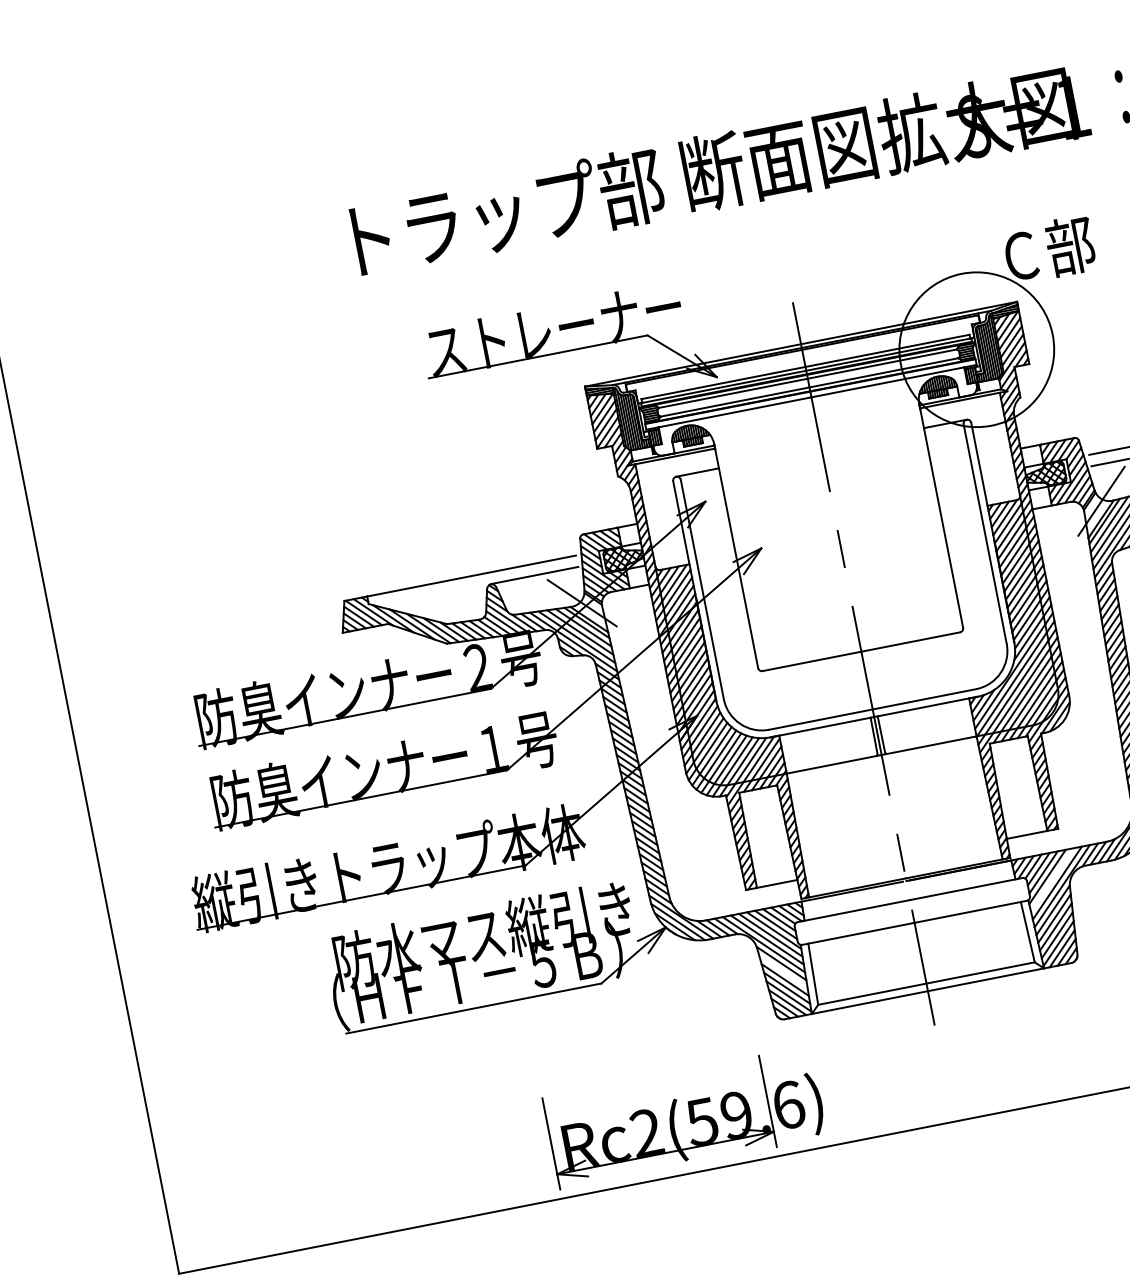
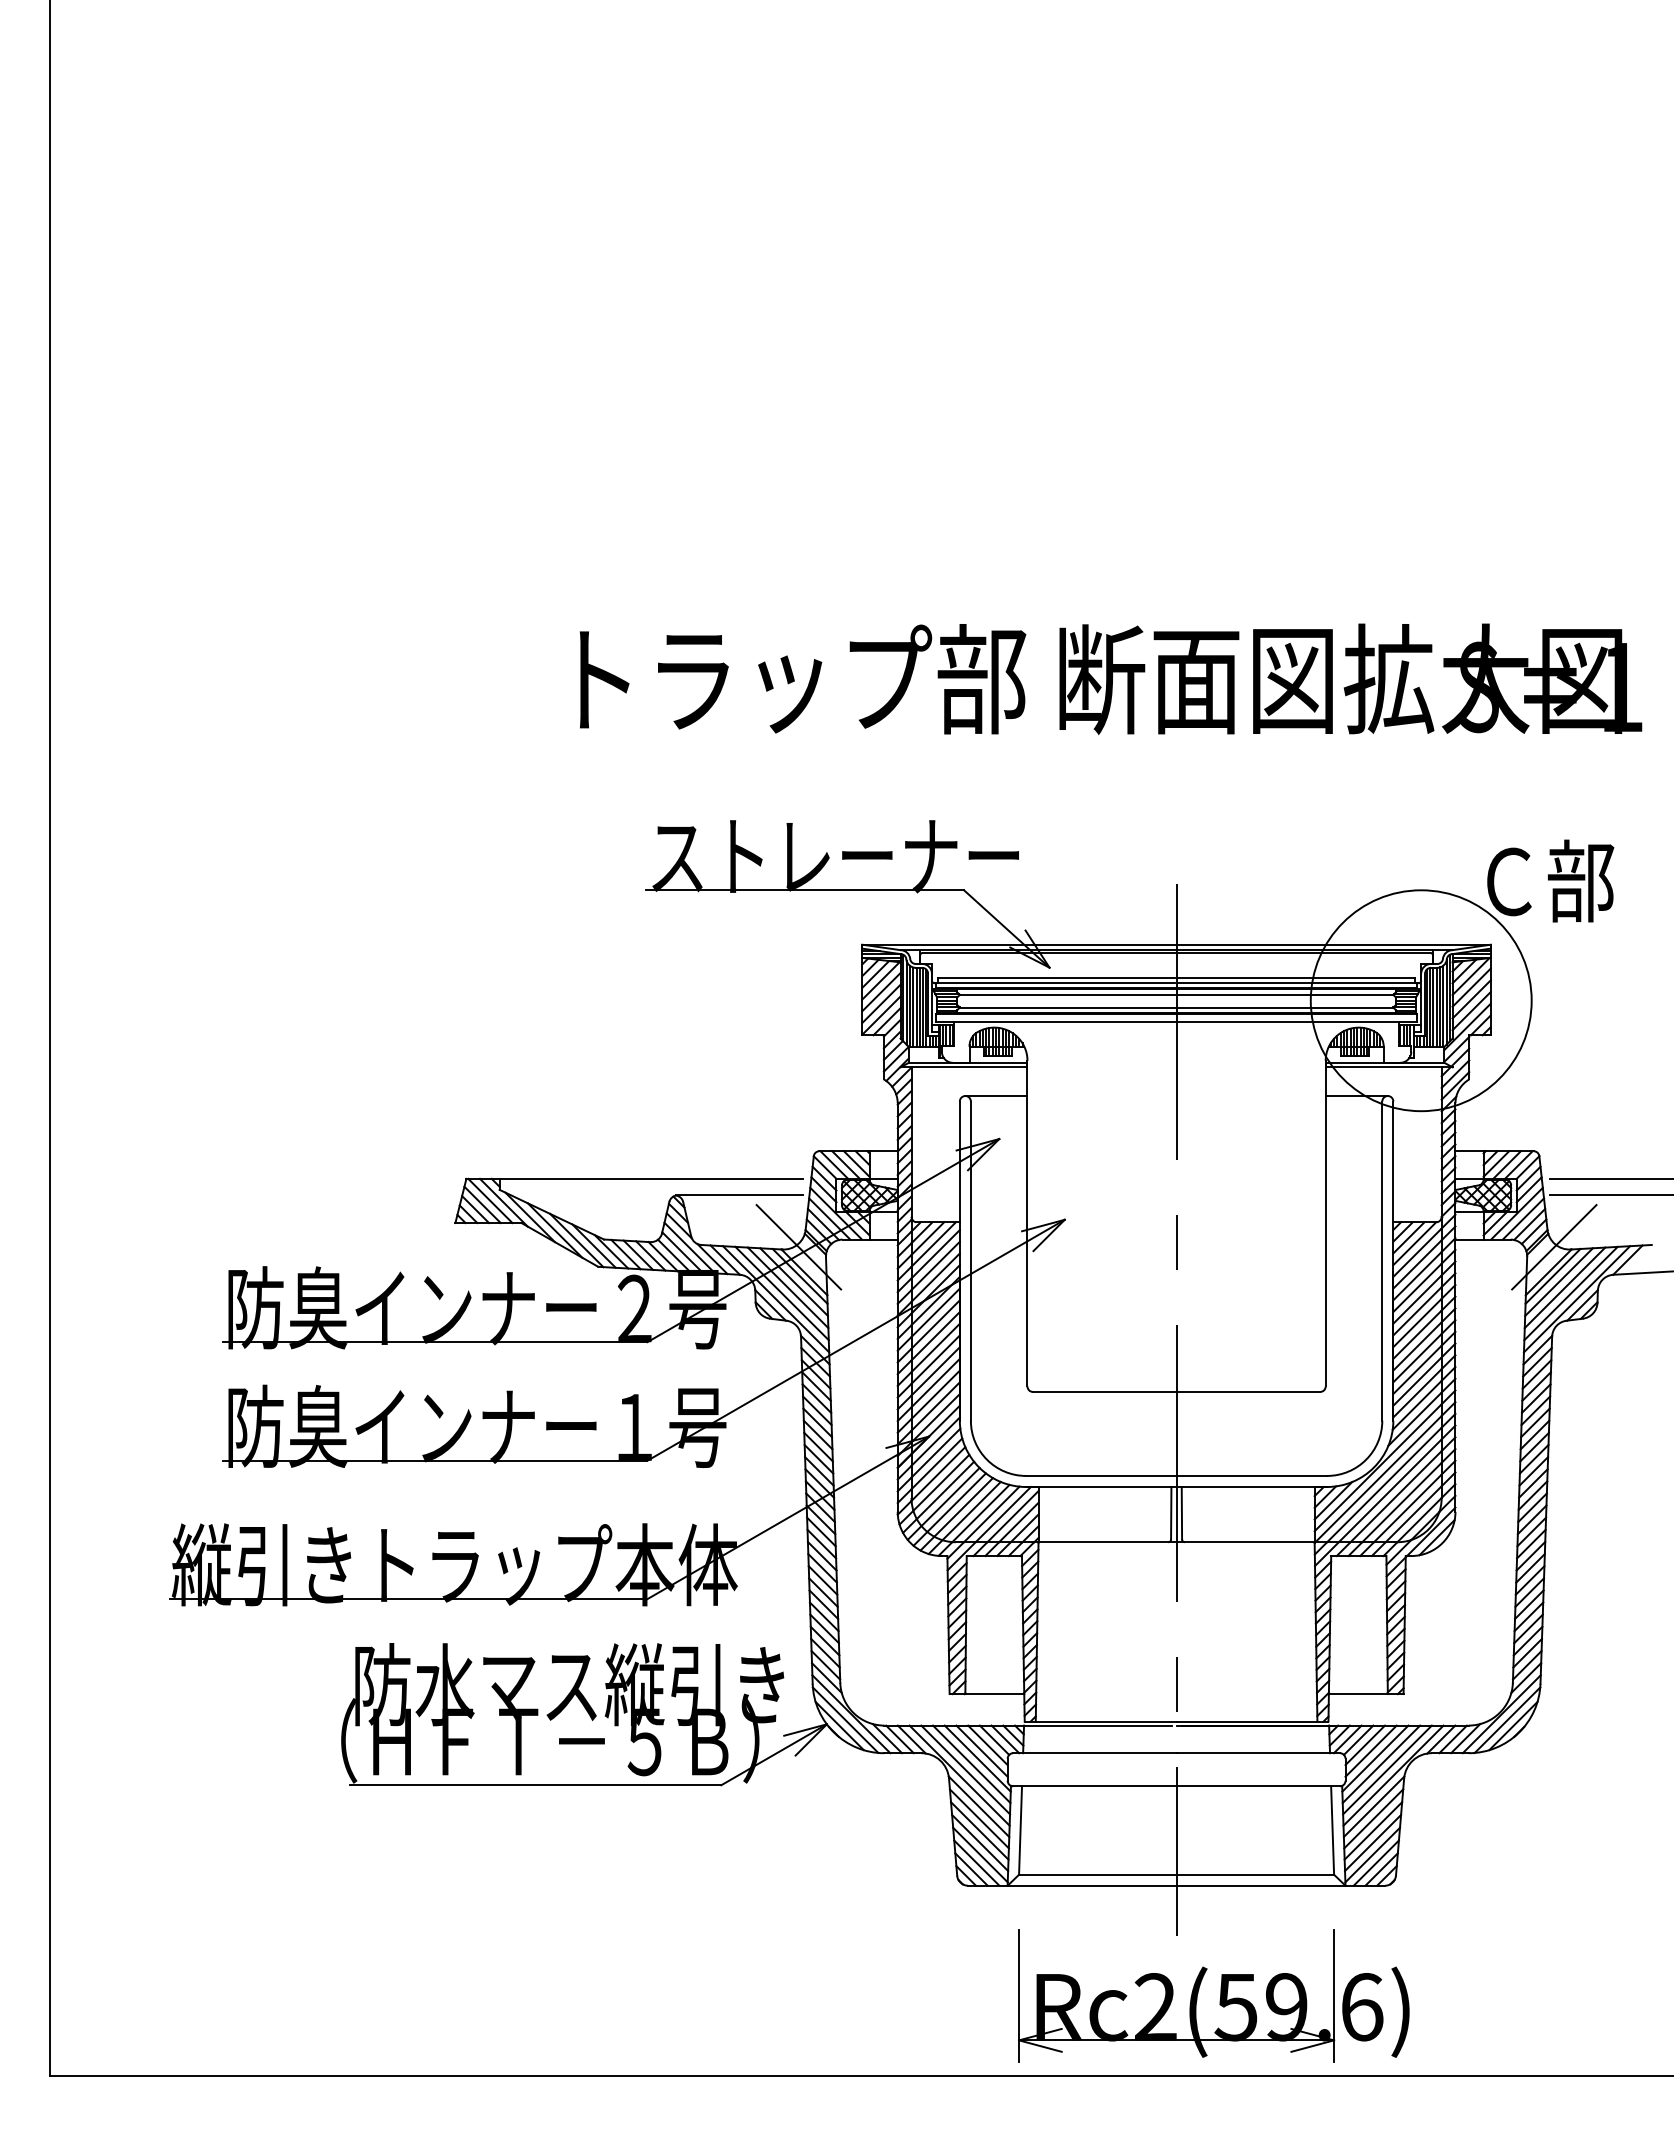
line: (1052, 879) -> (1381, 1763), added
line: (782, 971) -> (978, 1818), added
part: (689, 1116) -> (1220, 1995), moved

